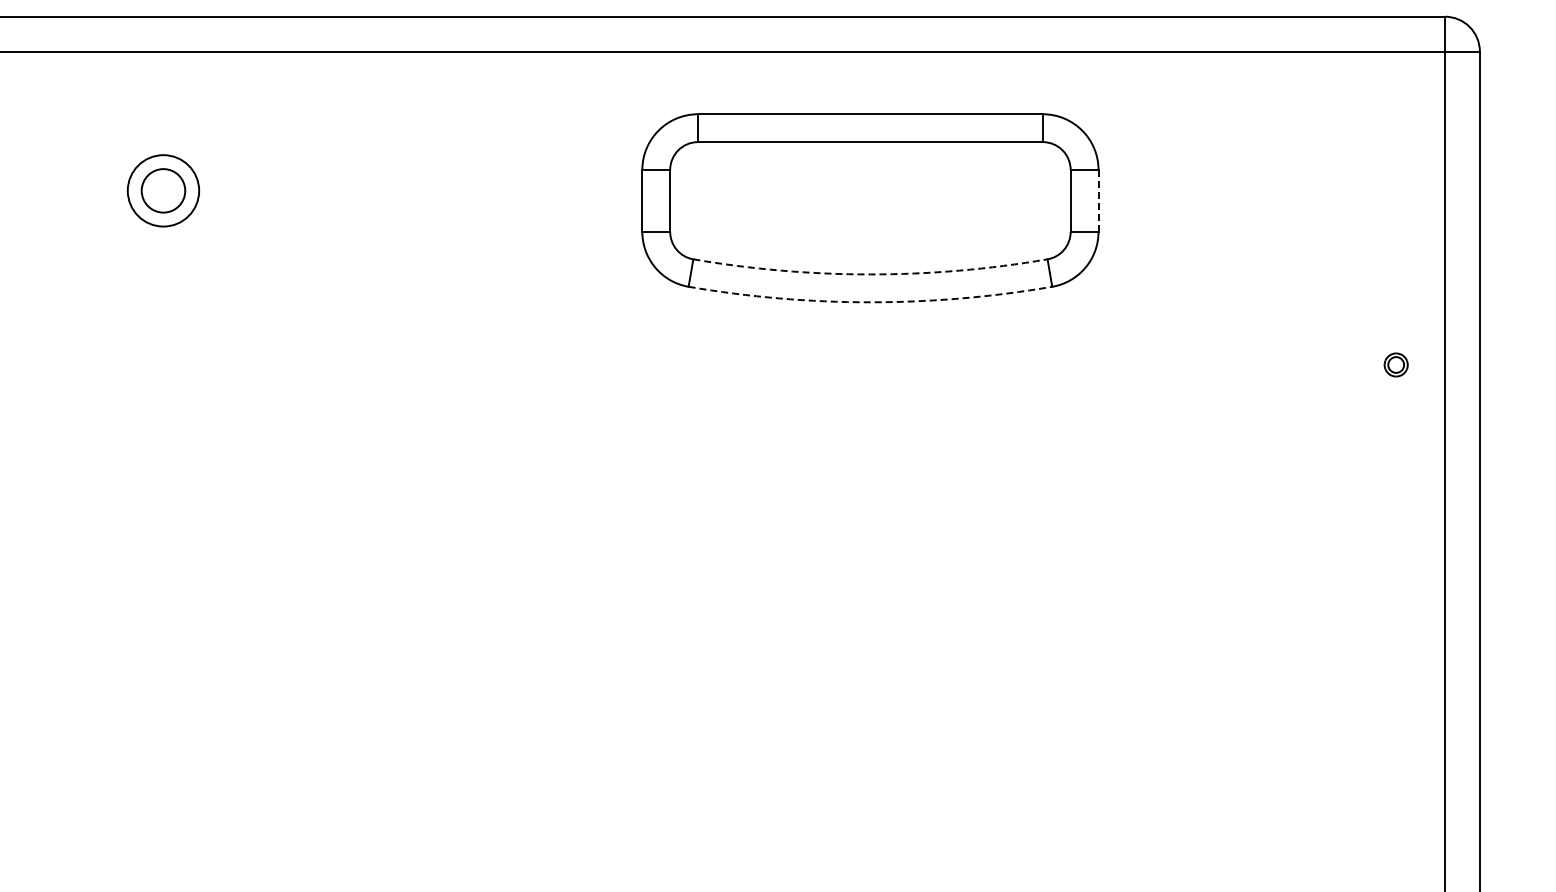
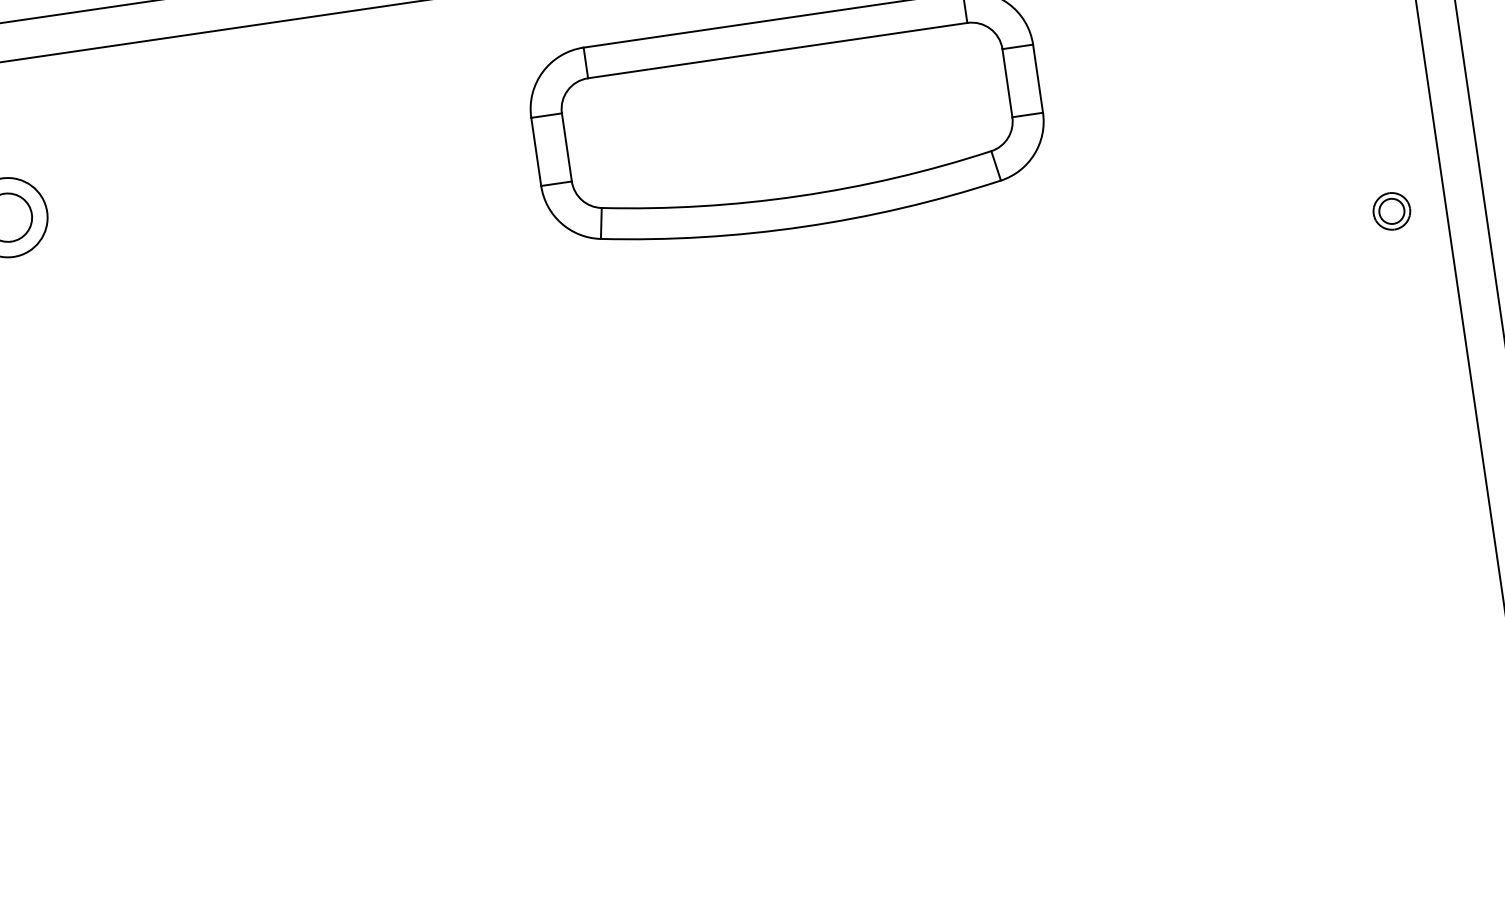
line: (1098, 200) -> (1037, 78), dashed -> solid
arc: (870, 274) -> (799, 196), dashed -> solid
arc: (870, 302) -> (803, 227), dashed -> solid
part: (1395, 364) -> (1390, 210), size x1.43

